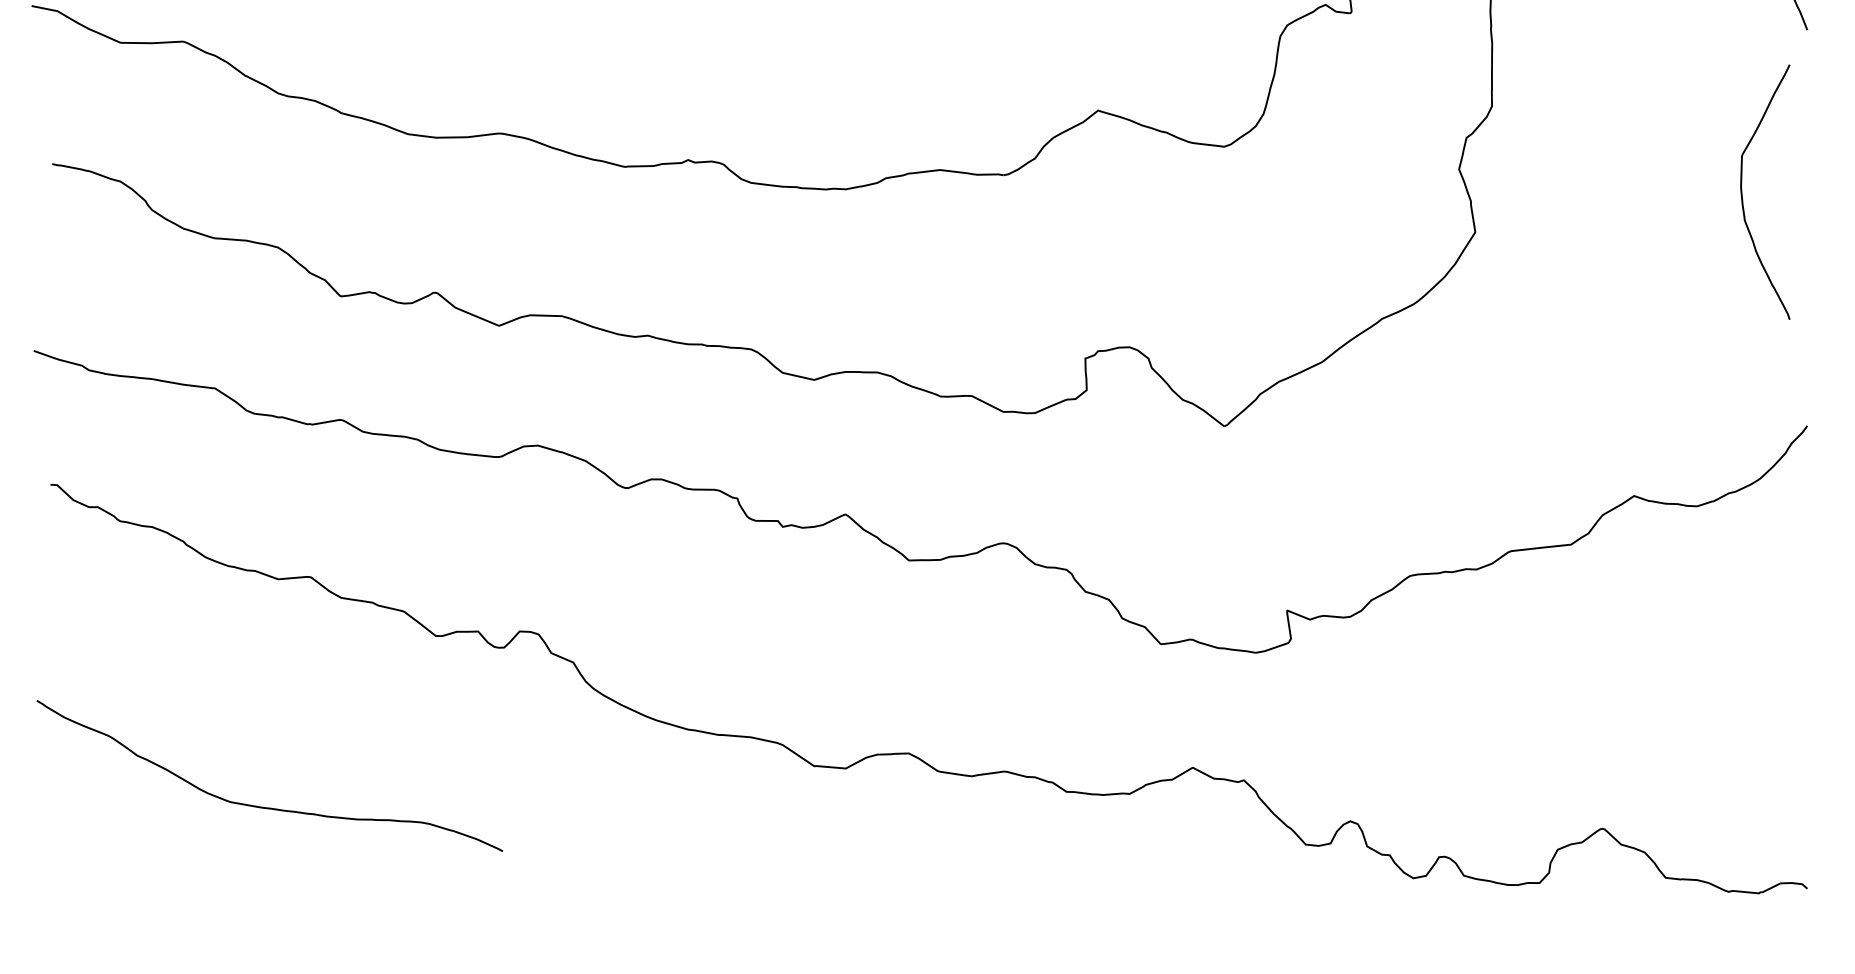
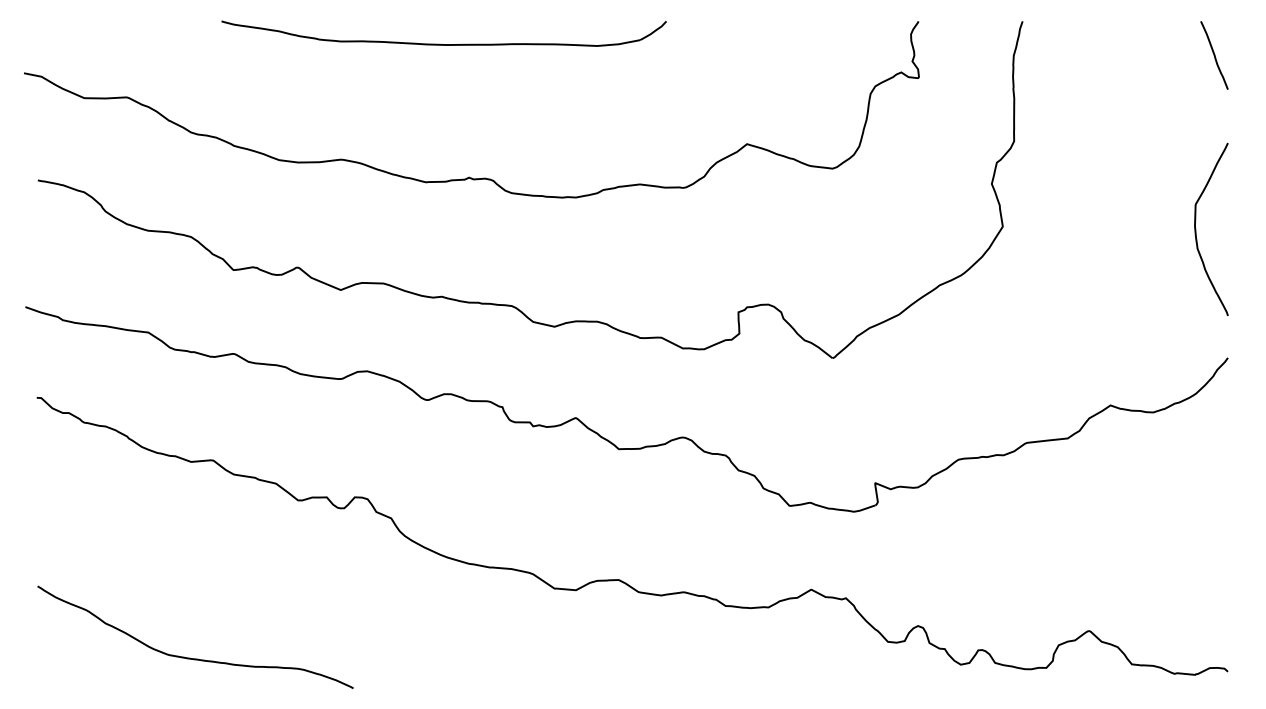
curve: (1743, 192) -> (1196, 229), moved
curve: (262, 805) -> (190, 657), moved

